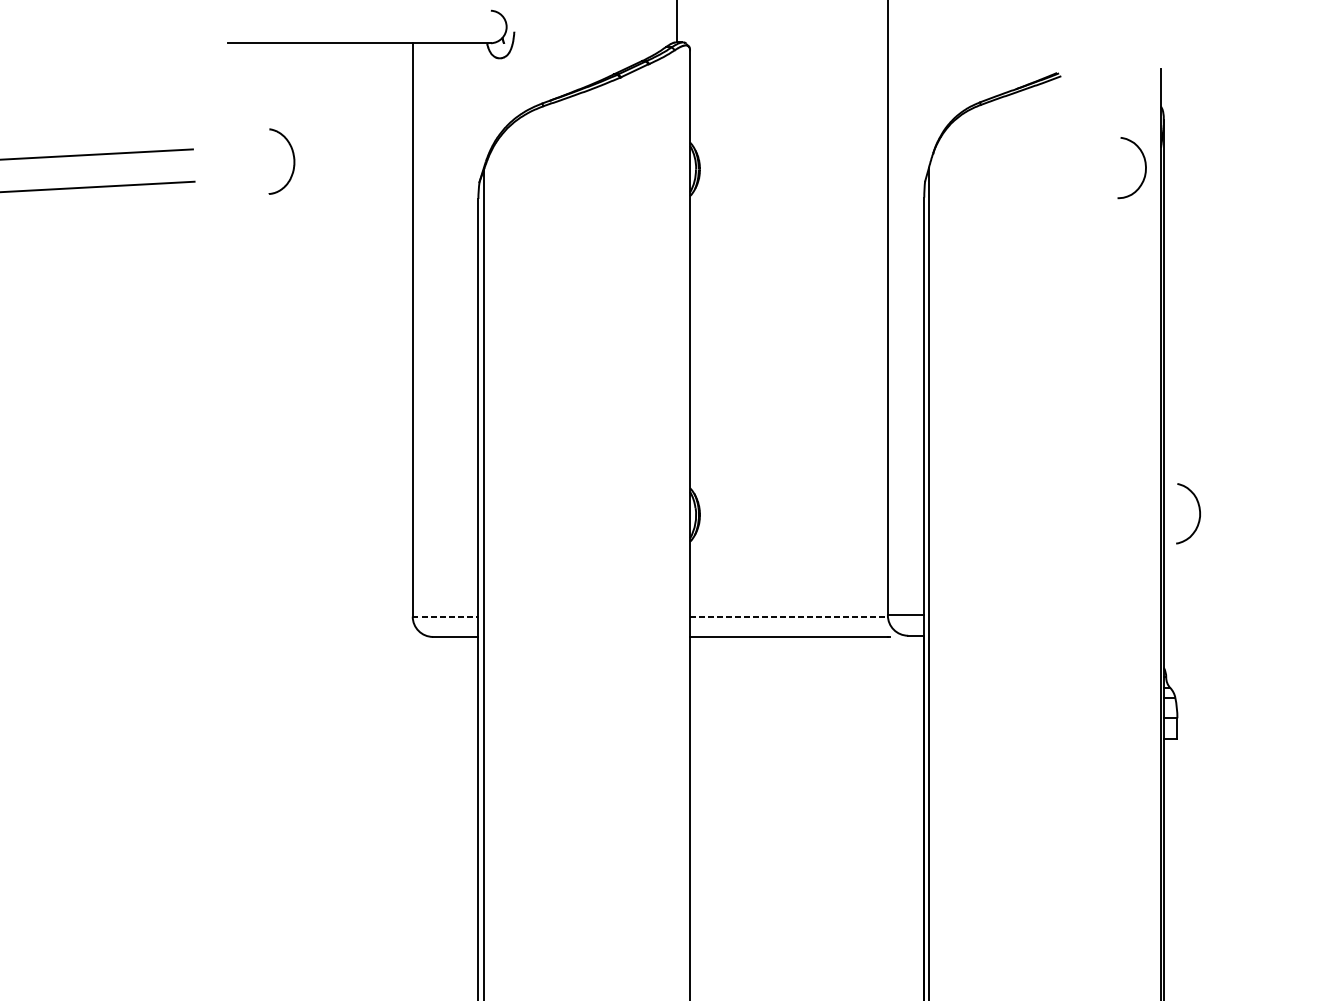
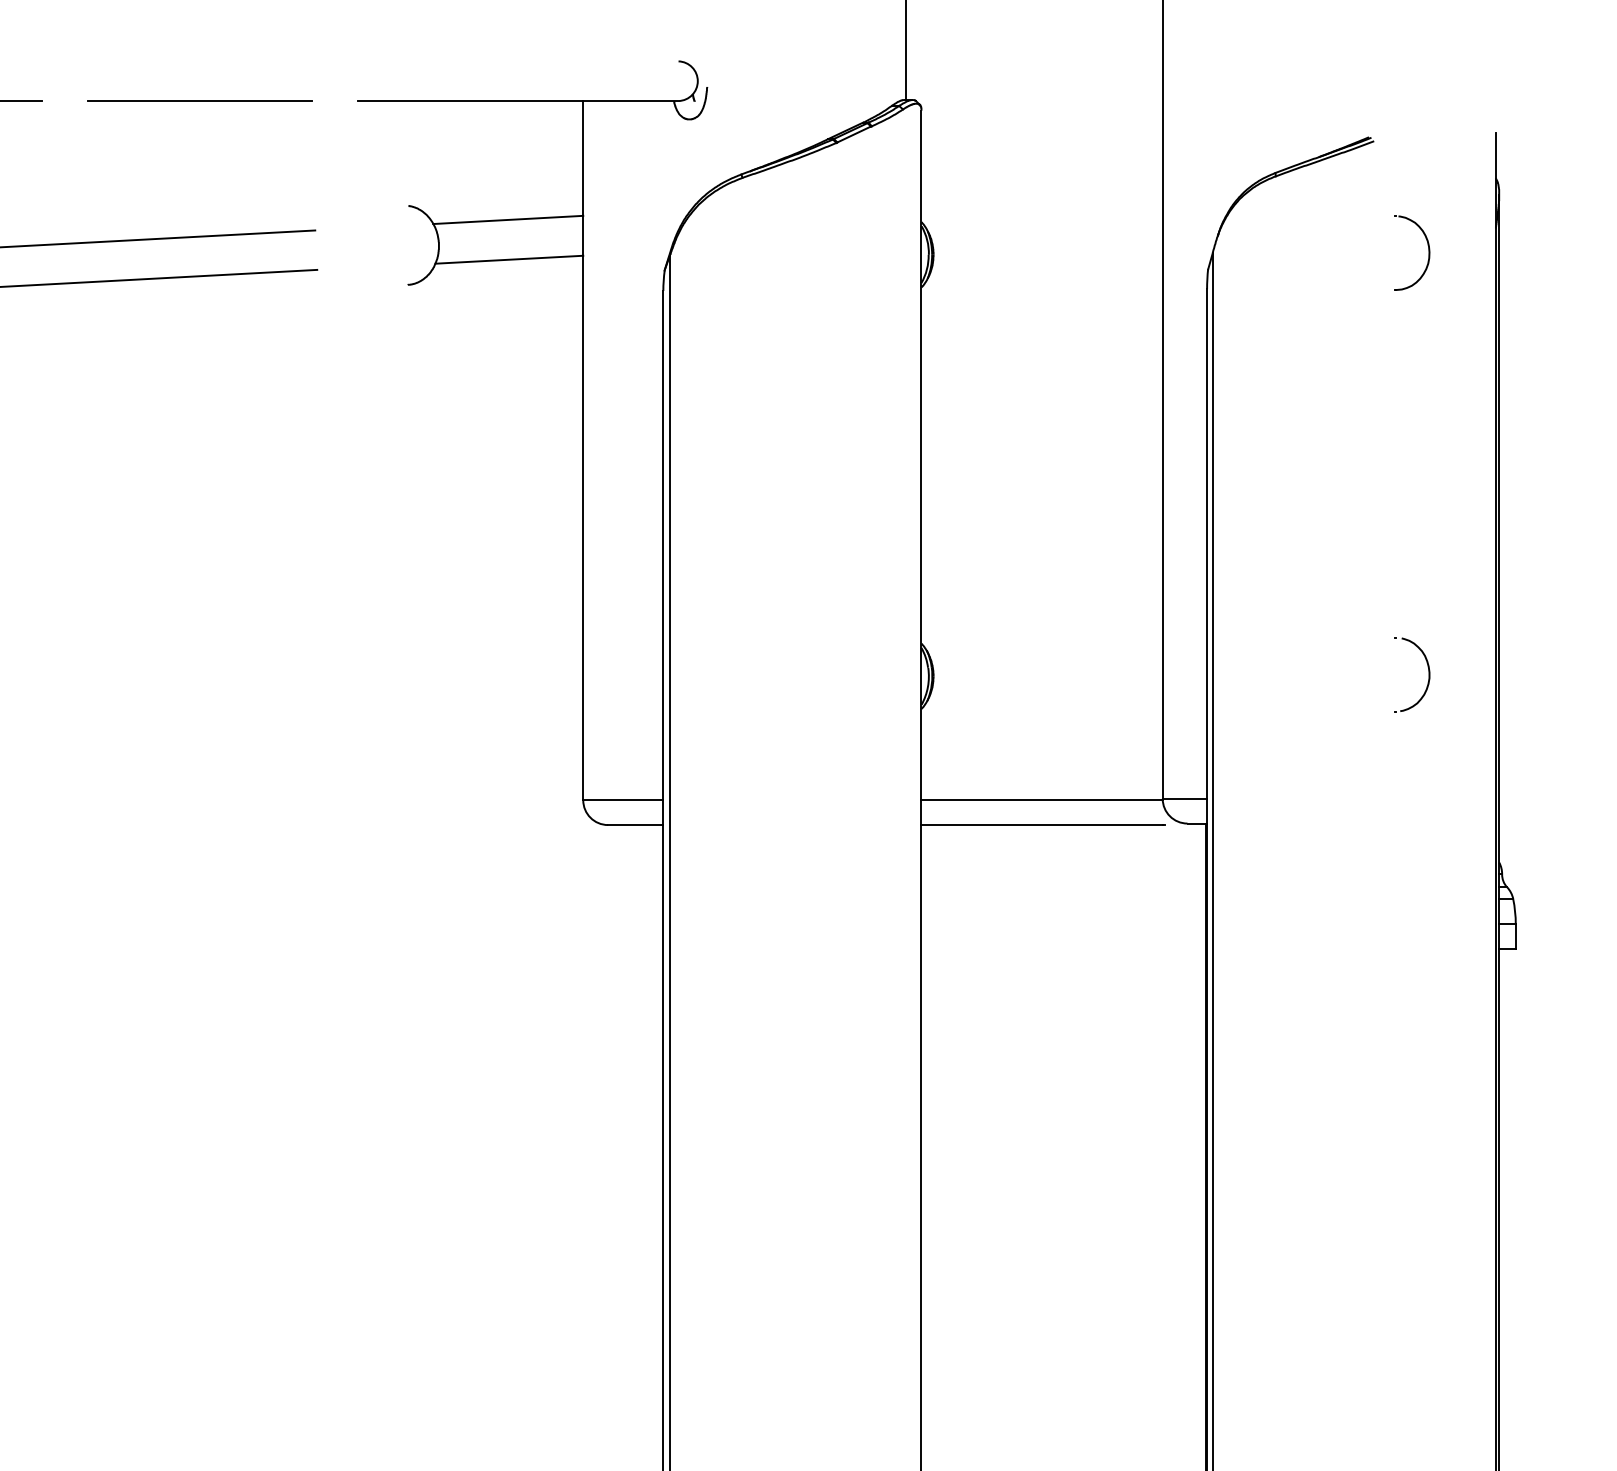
line: (98, 43) -> (200, 101), added
line: (351, 140) -> (508, 219), added
part: (1145, 167) -> (1428, 252), moved
line: (352, 173) -> (509, 259), added
part: (1199, 513) -> (1428, 674), moved
line: (445, 616) -> (623, 800), dashed -> solid
line: (789, 616) -> (1042, 800), dashed -> solid

